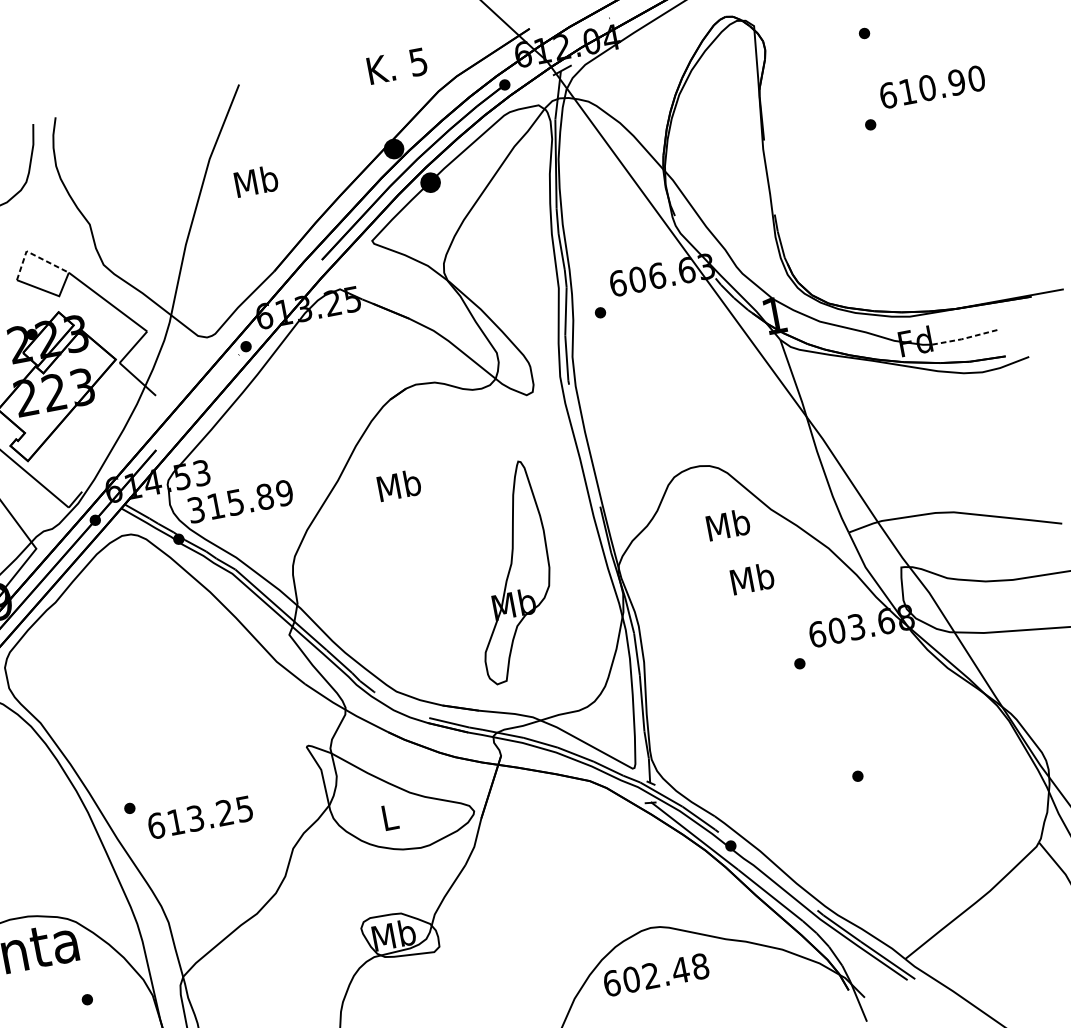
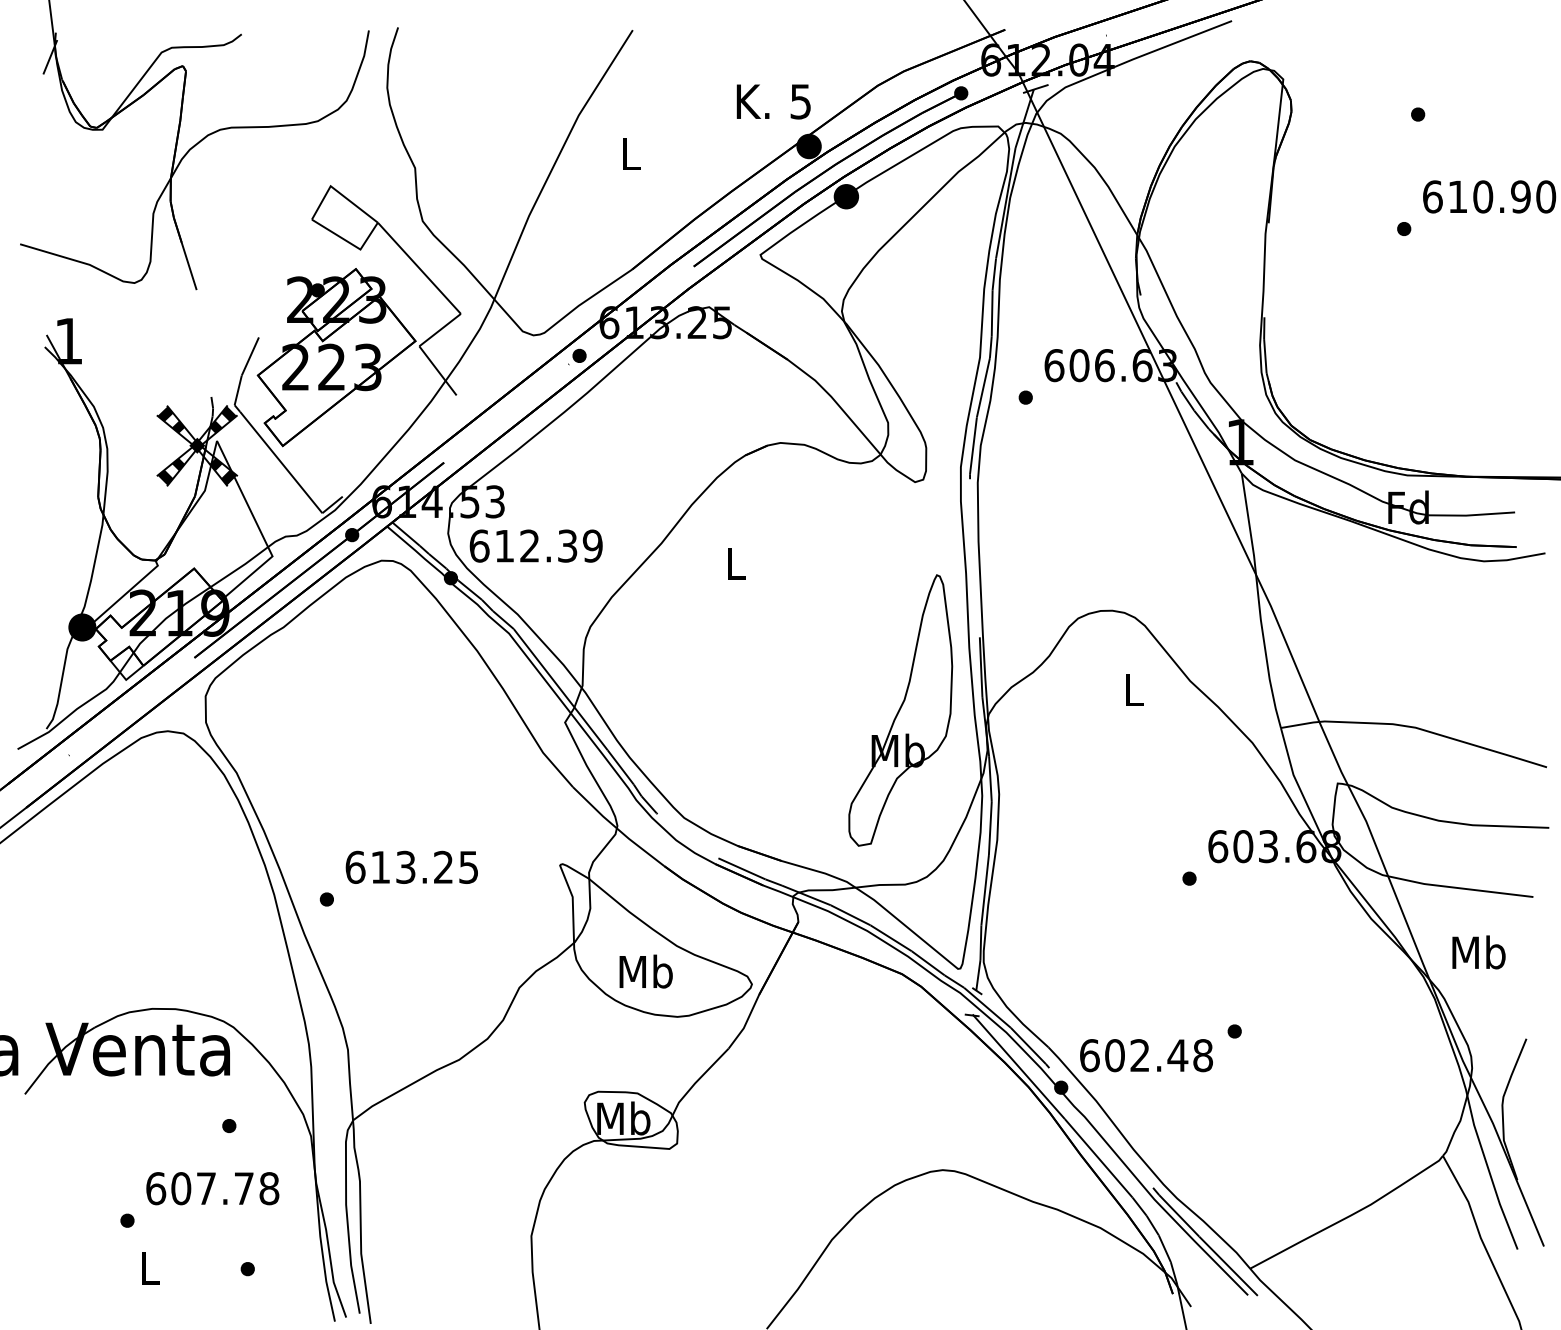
text: (397, 65) -> (773, 101), moved
text: (255, 181) -> (630, 153), Mb -> L
line: (33, 255) -> (338, 192), dashed -> solid
line: (965, 338) -> (1471, 515), dashed -> solid
text: (398, 485) -> (735, 563), Mb -> L
text: (230, 502) -> (523, 545), 315.89 -> 612.39
text: (727, 524) -> (1133, 689), Mb -> L
part: (509, 572) -> (900, 710), moved
text: (752, 578) -> (1478, 952), moved
text: (199, 816) -> (411, 866), moved
text: (389, 817) -> (645, 971), L -> Mb
text: (656, 974) -> (1146, 1055), moved

